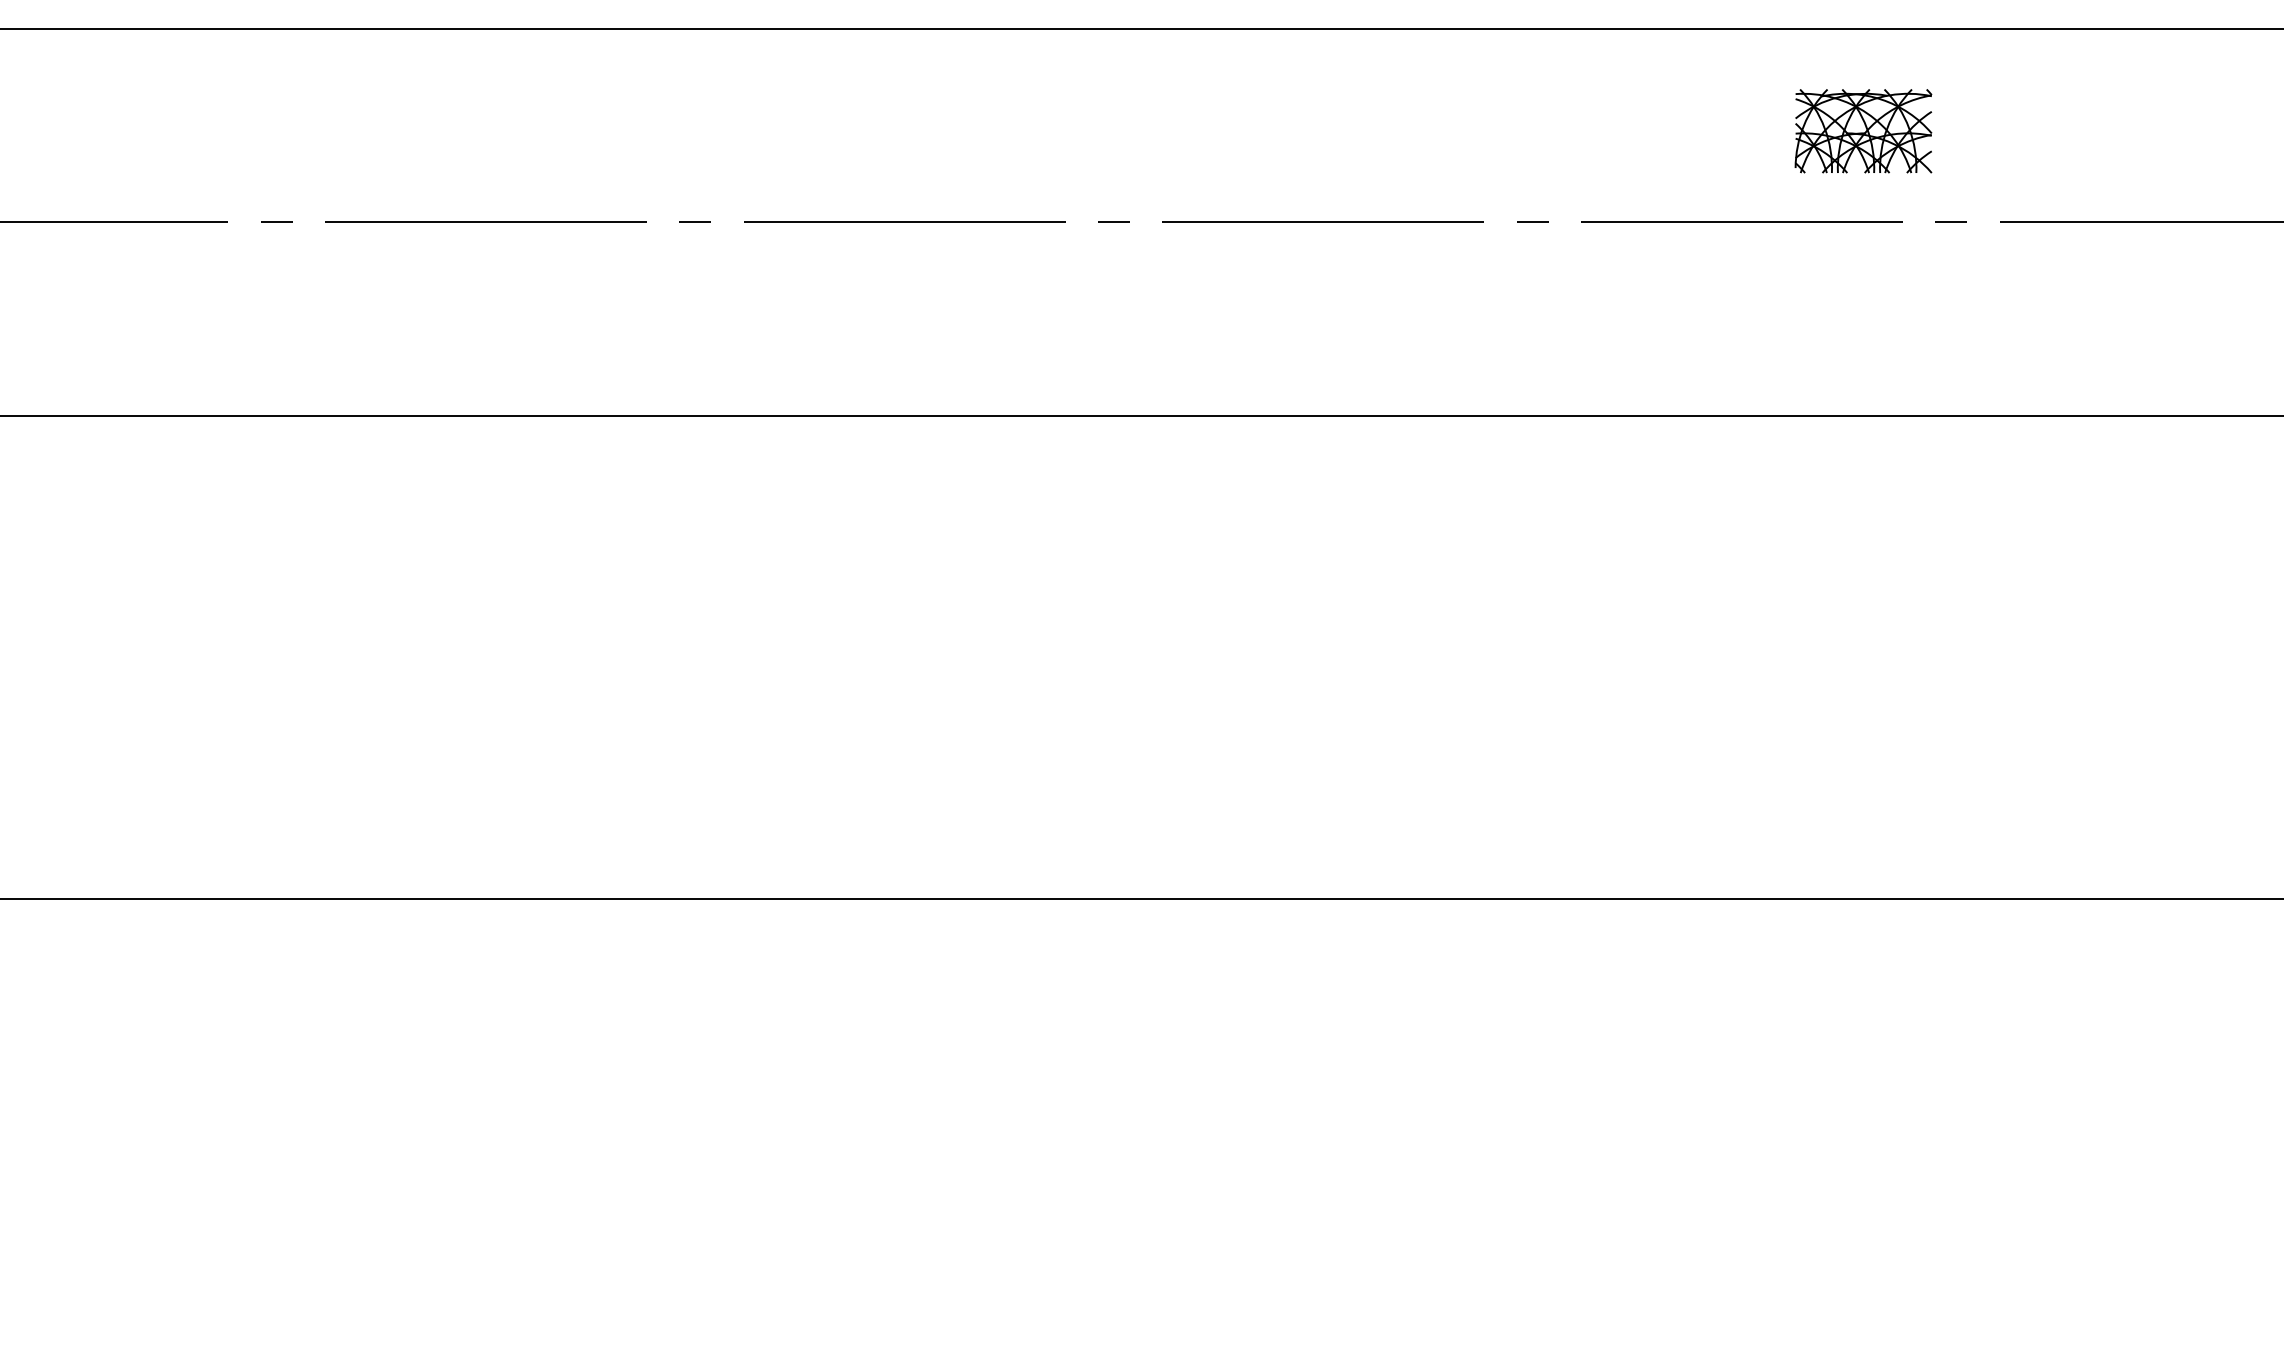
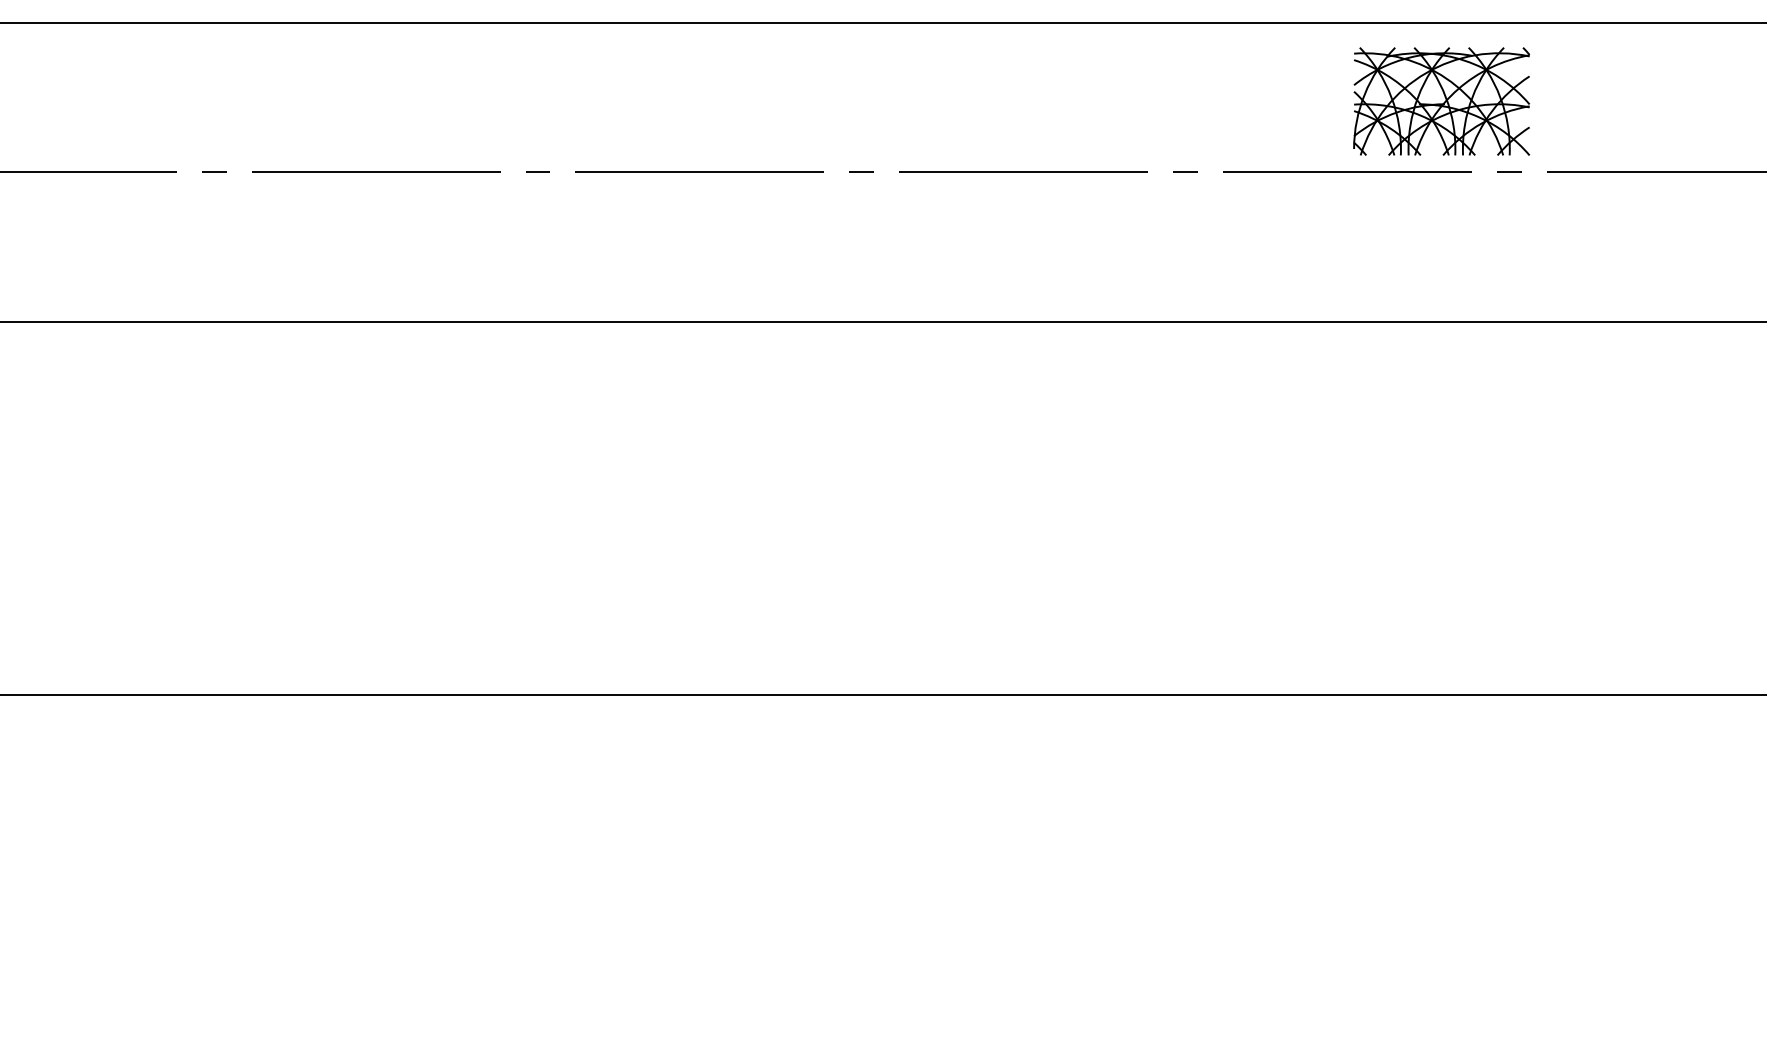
part: (1863, 131) -> (1441, 101), size x1.67

